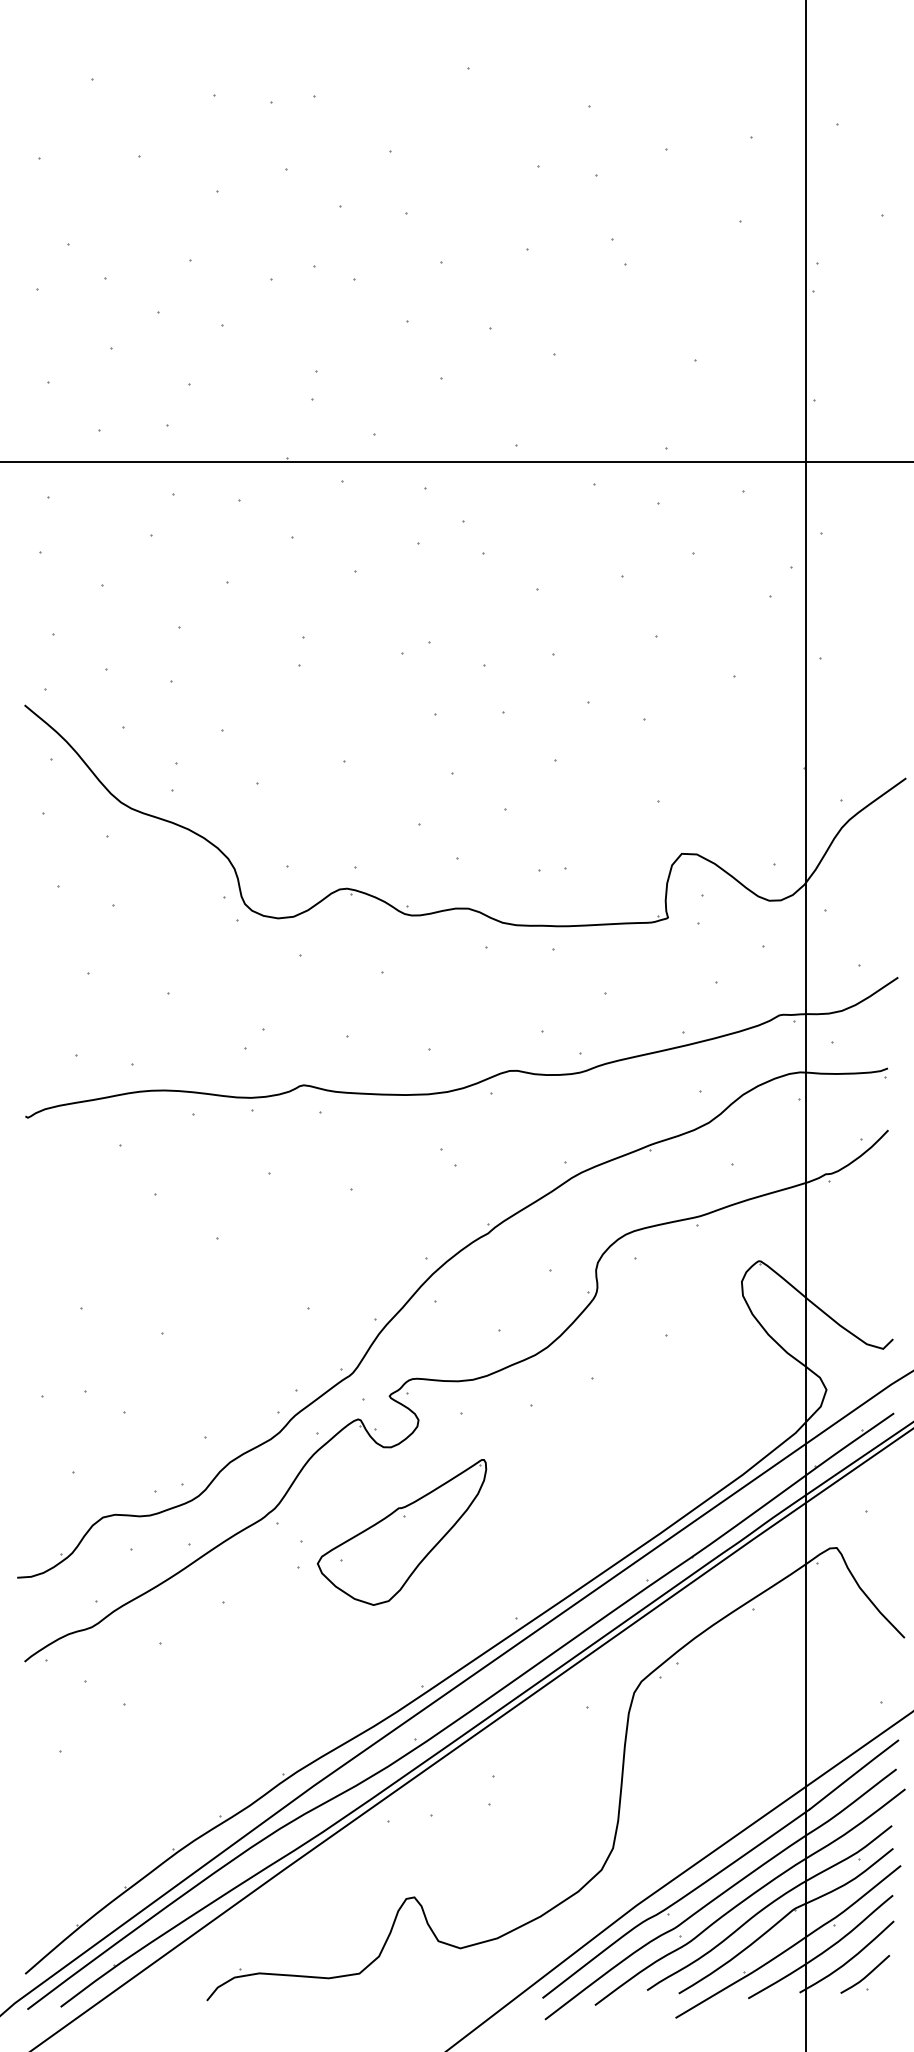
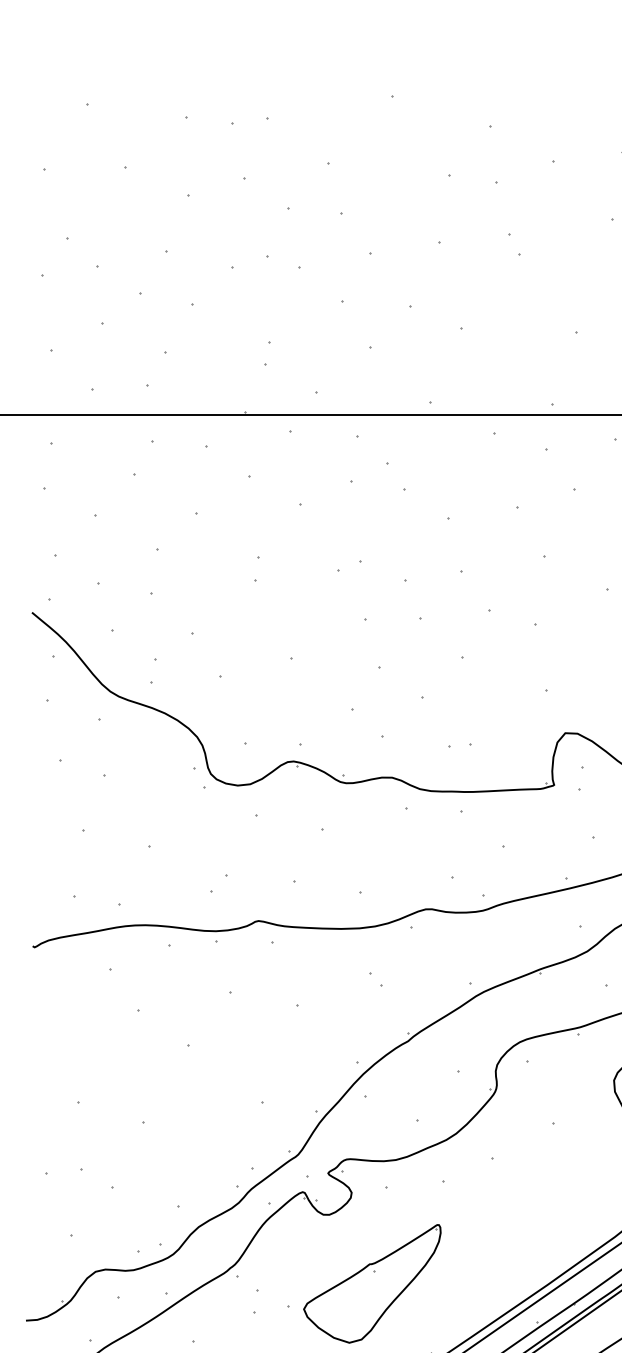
part: (401, 1532) -> (371, 1283), moved

